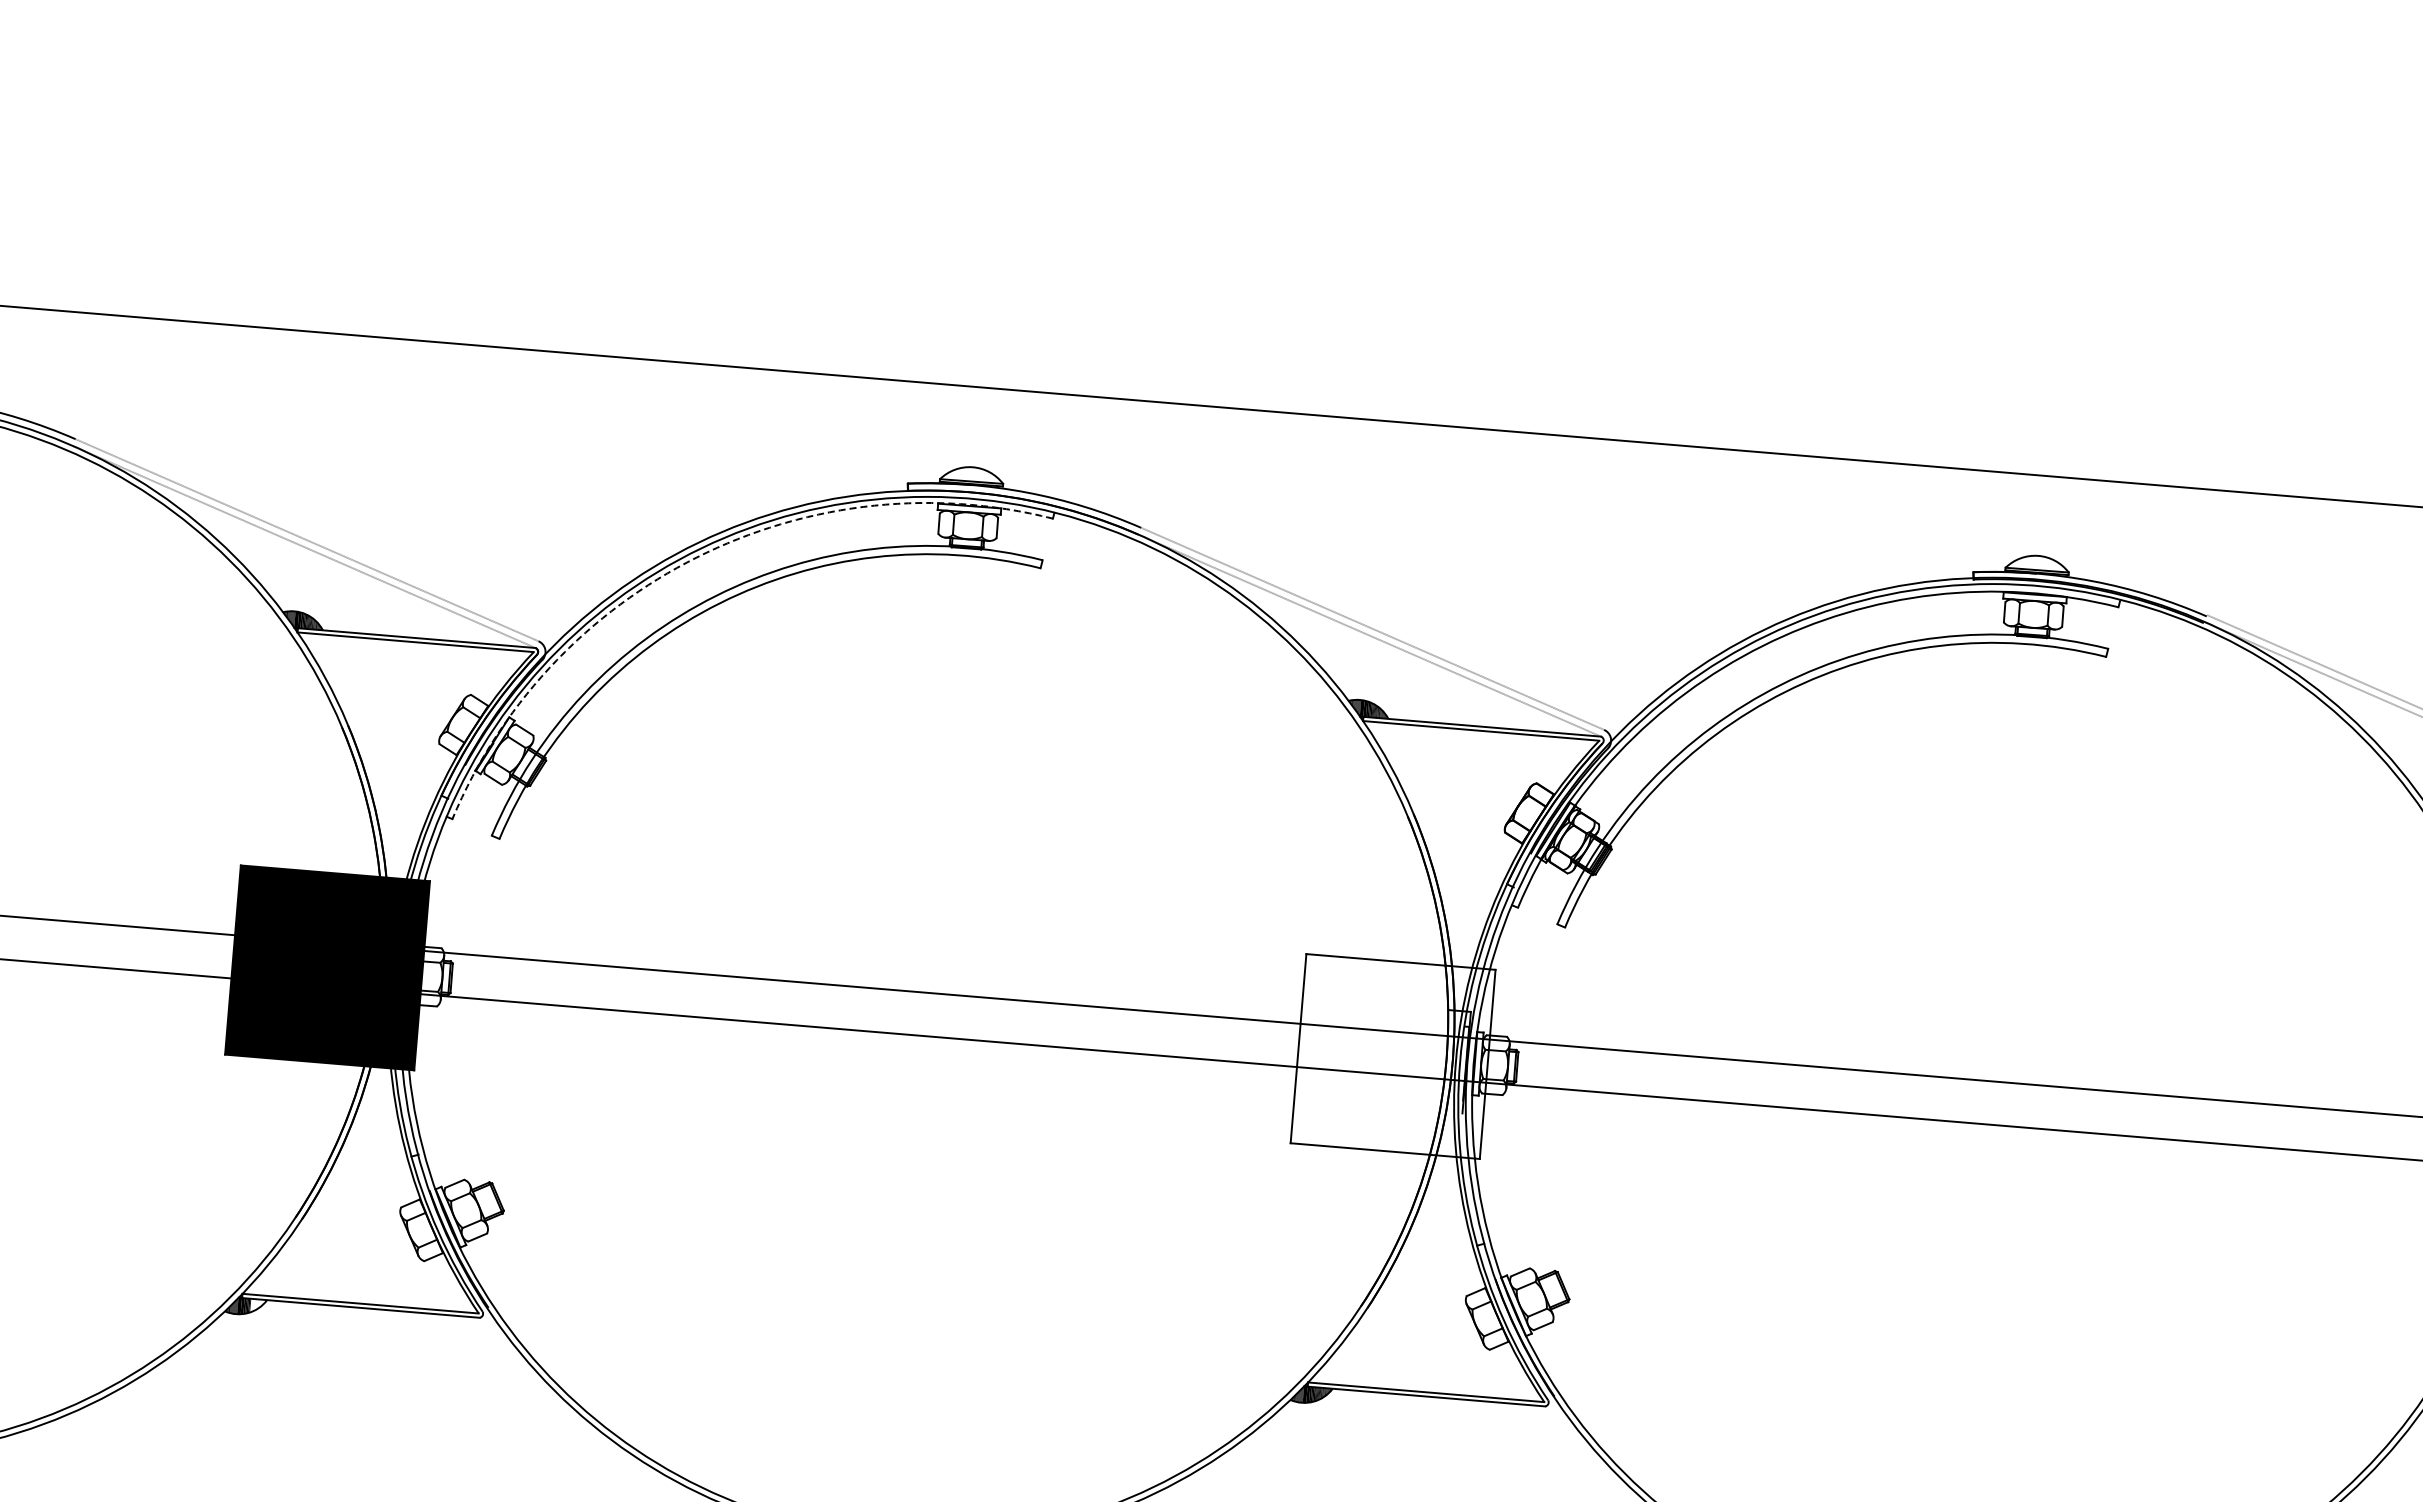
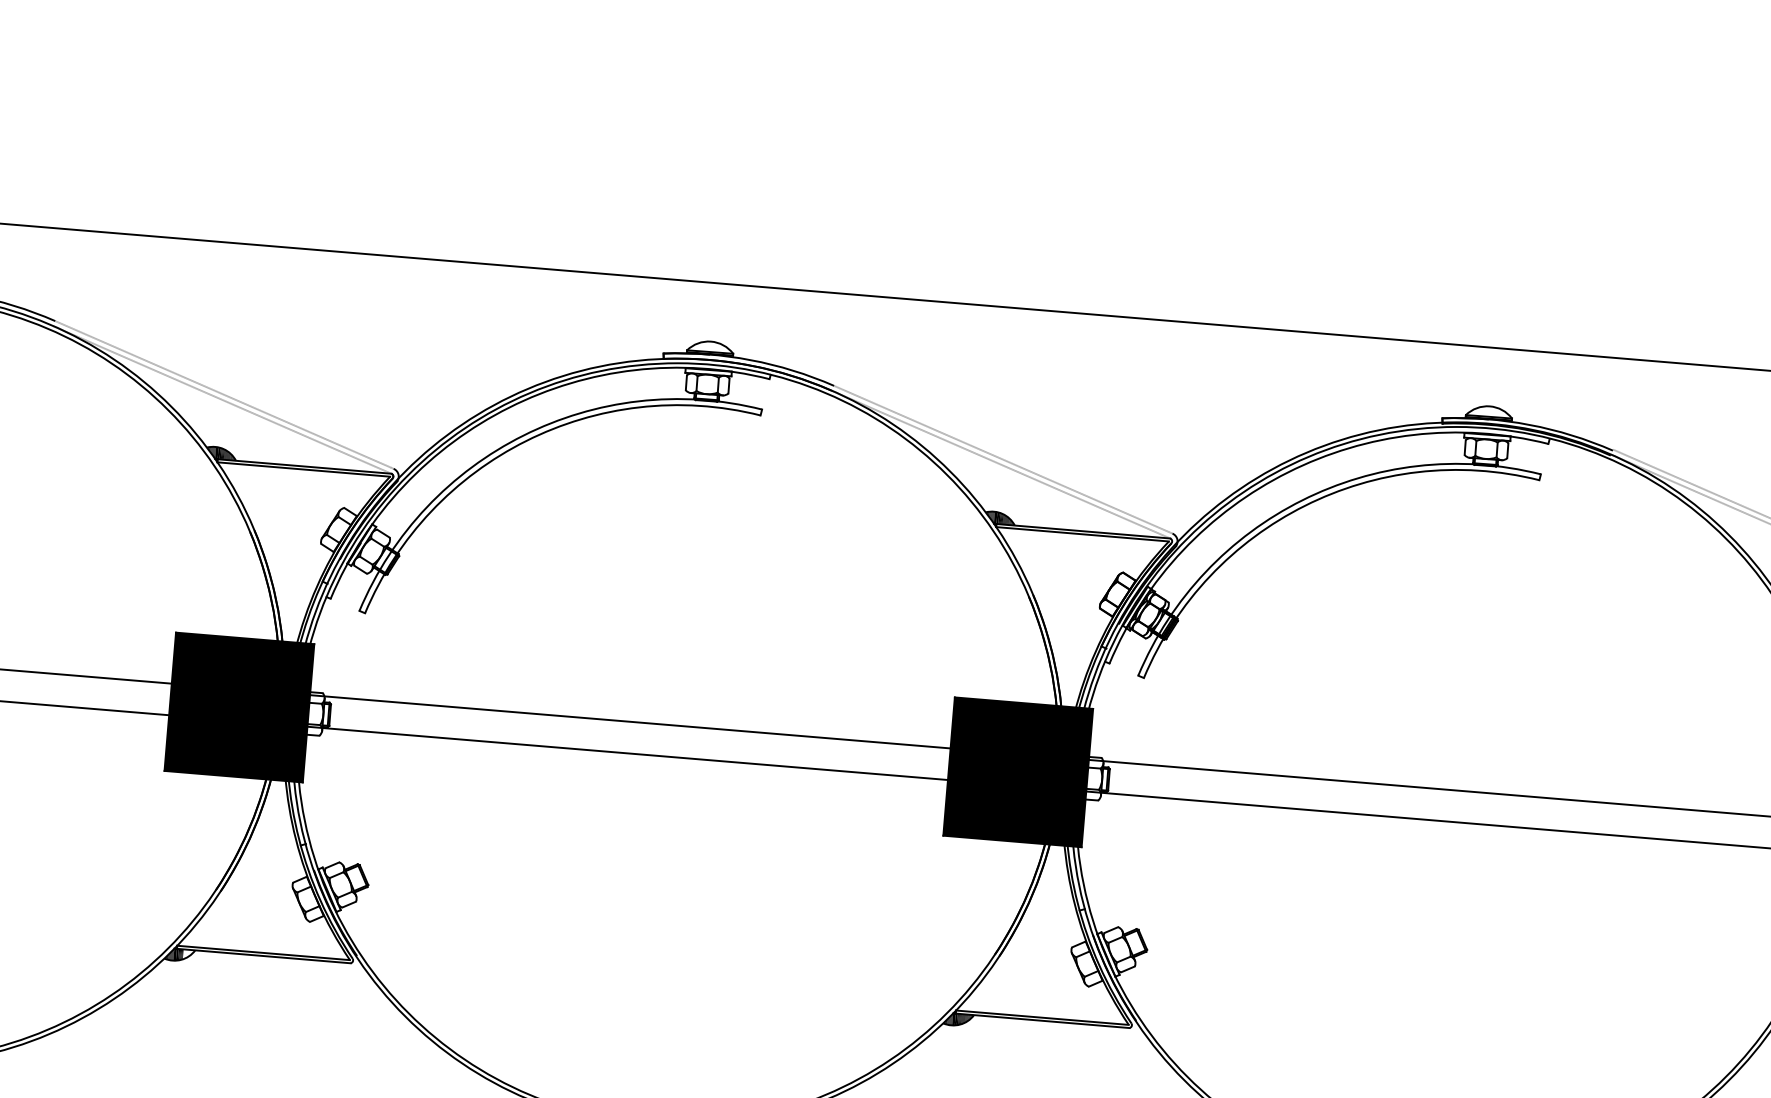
arc: (696, 557) -> (509, 407), dashed -> solid
fill: (1392, 1056) -> (1017, 772), added

